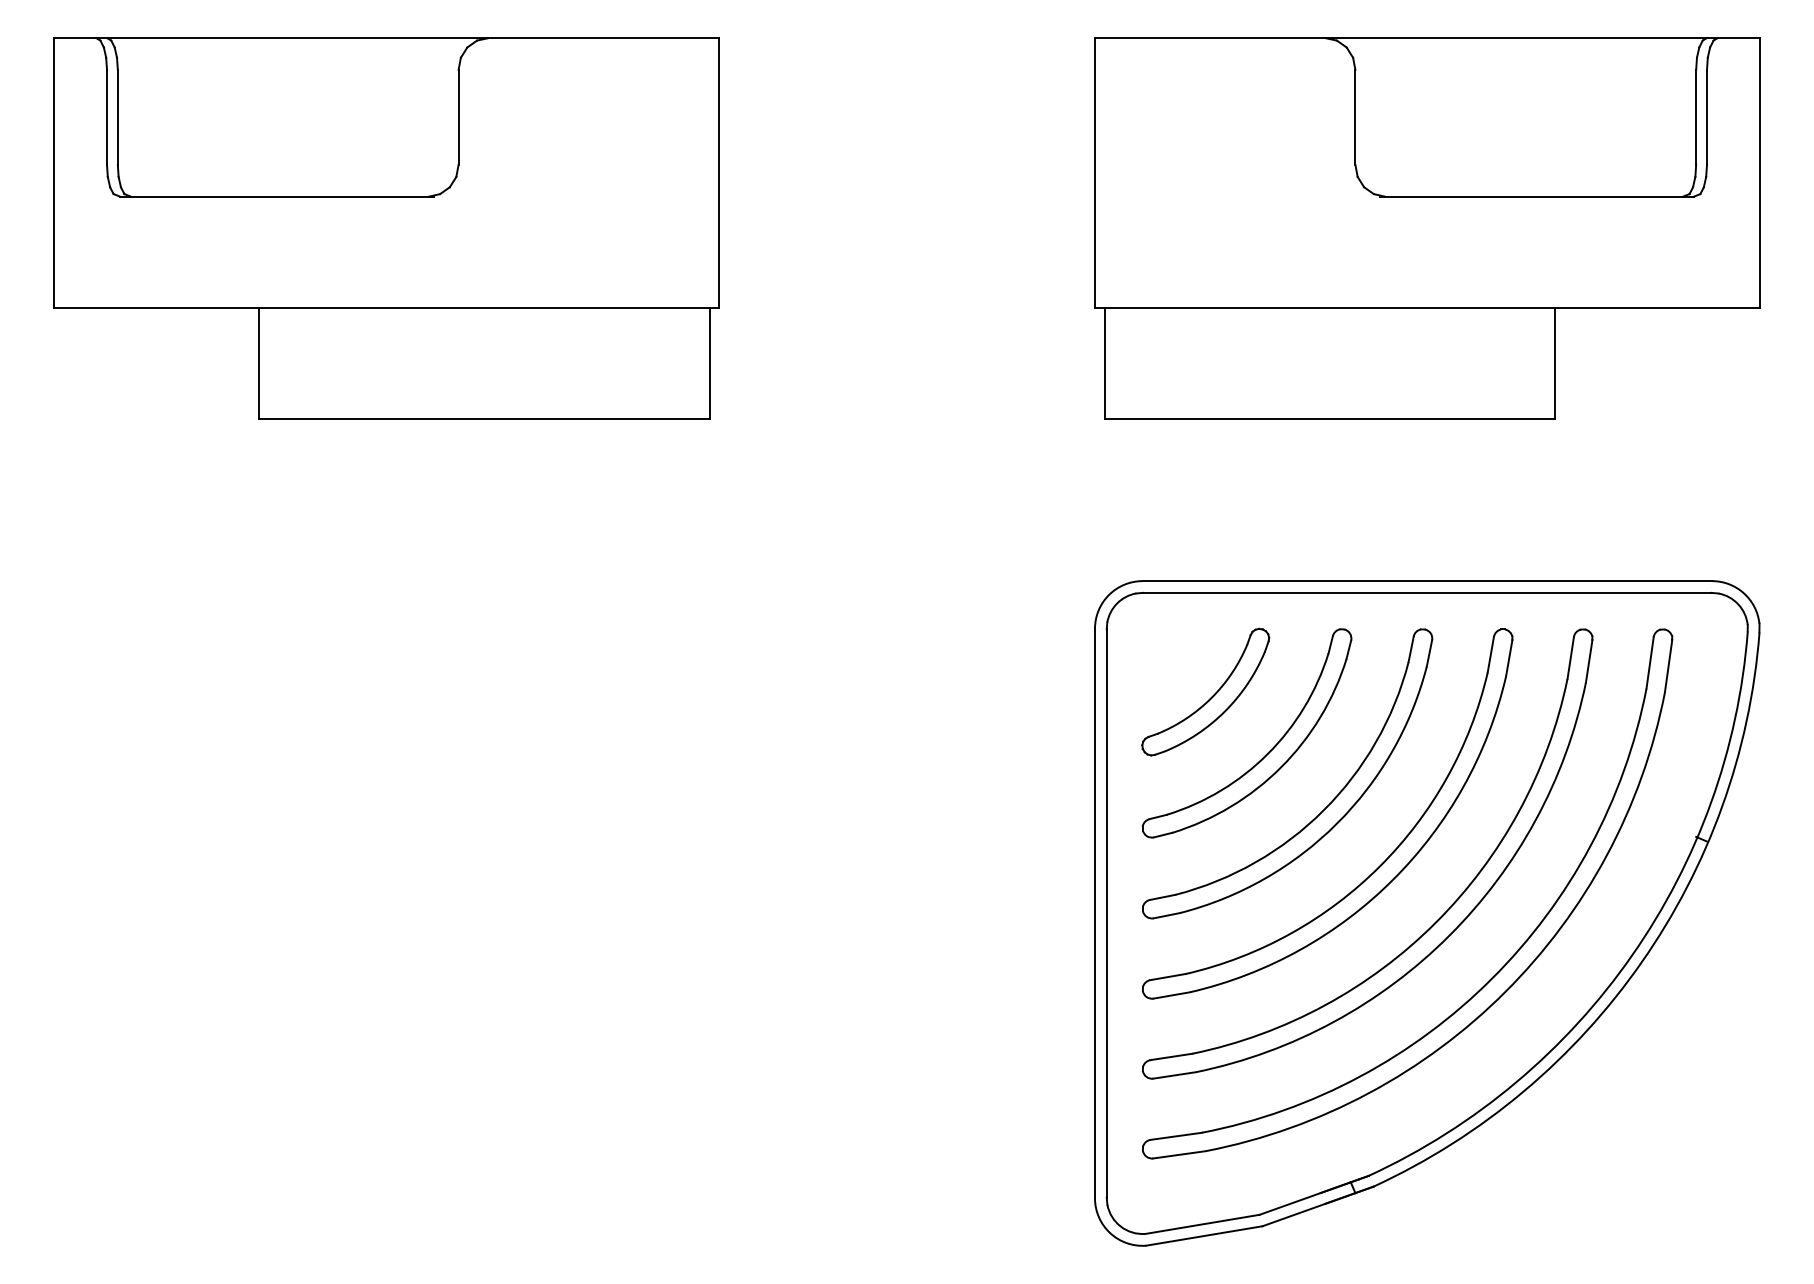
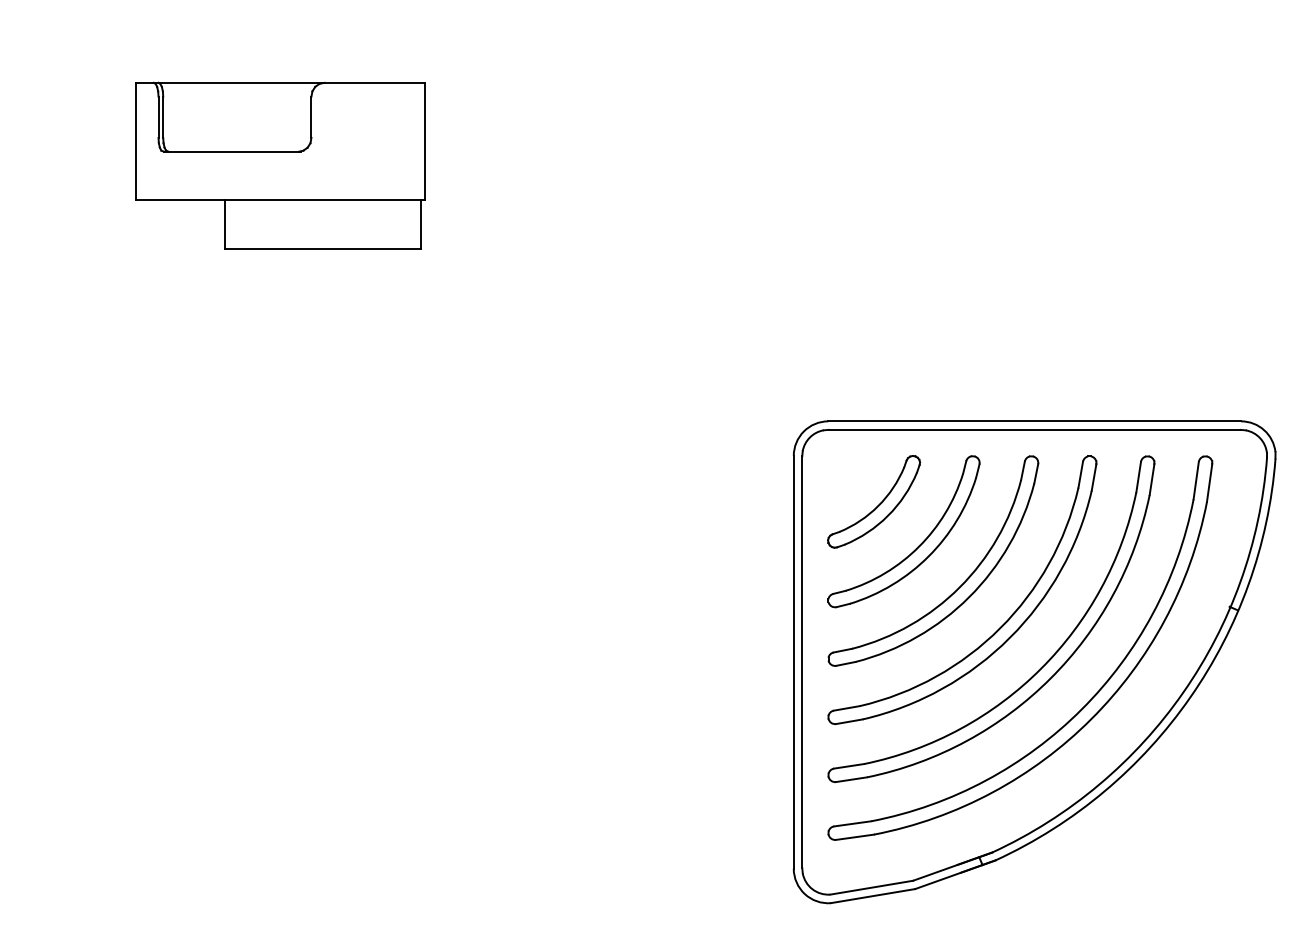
part: (385, 228) -> (279, 165), size x0.6
part: (1427, 228) -> (1034, 165), removed

